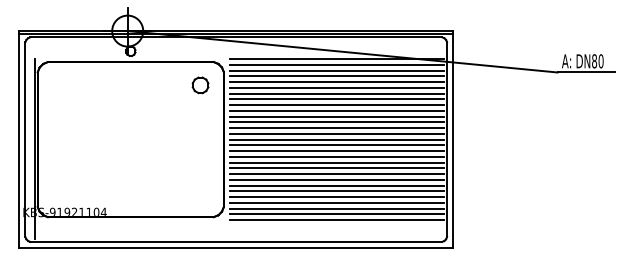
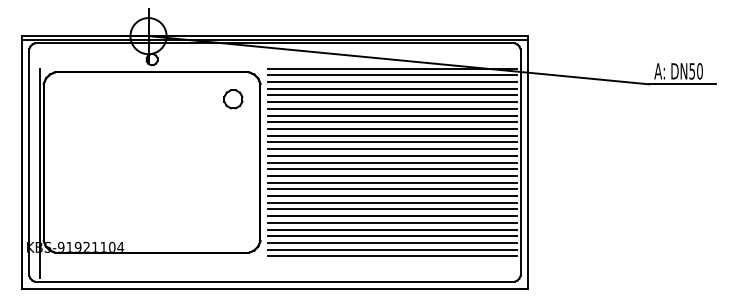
text: (594, 61) -> (692, 71), DN80 -> DN50

